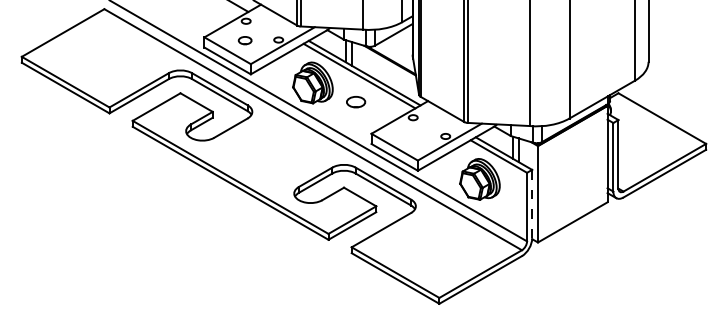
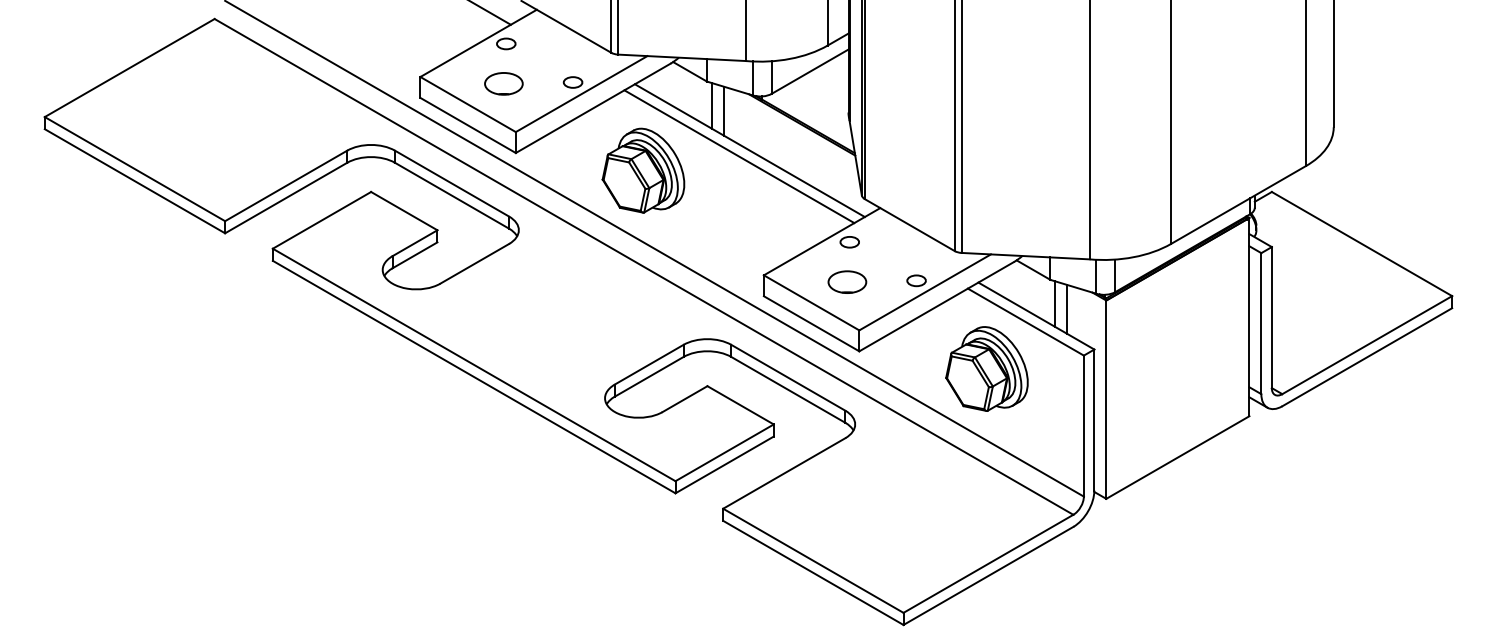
part: (245, 40) -> (504, 83), size x1.43
part: (356, 102) -> (848, 282), moved
line: (532, 204) -> (1095, 420), dashed -> solid

